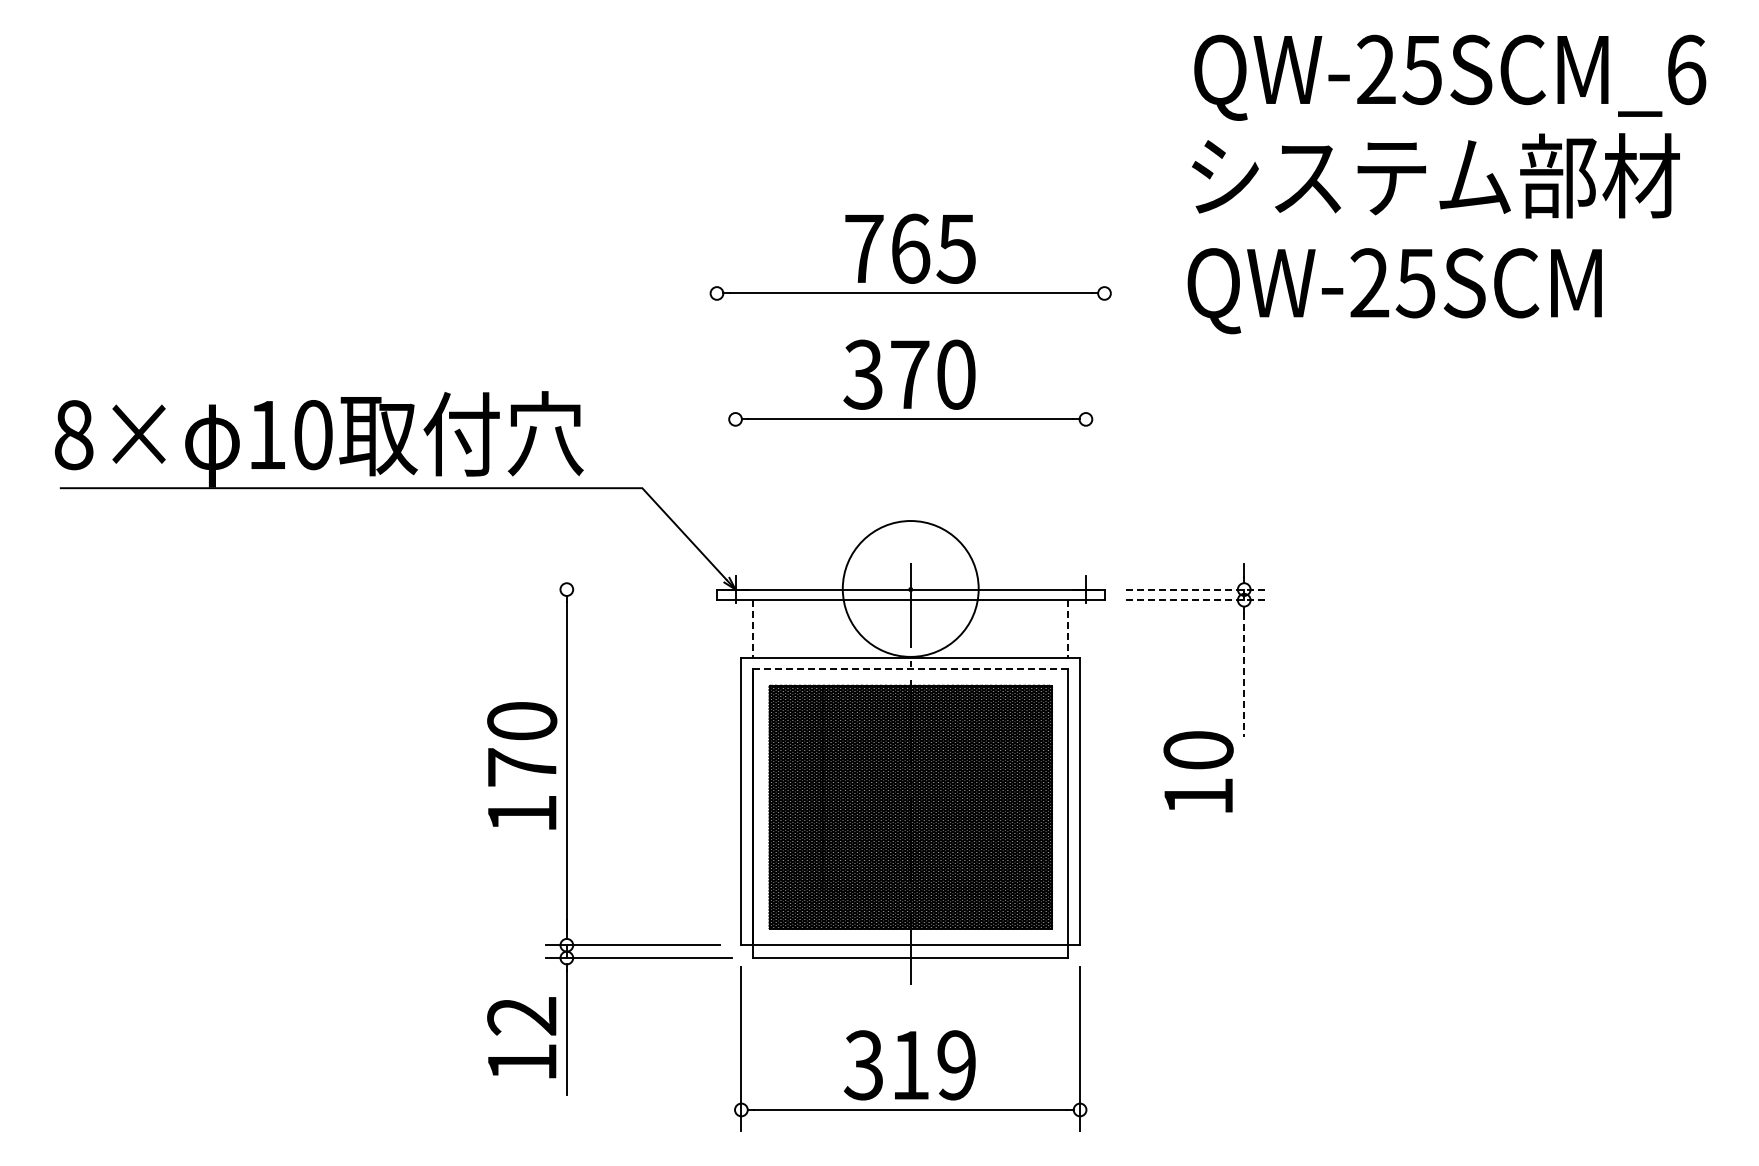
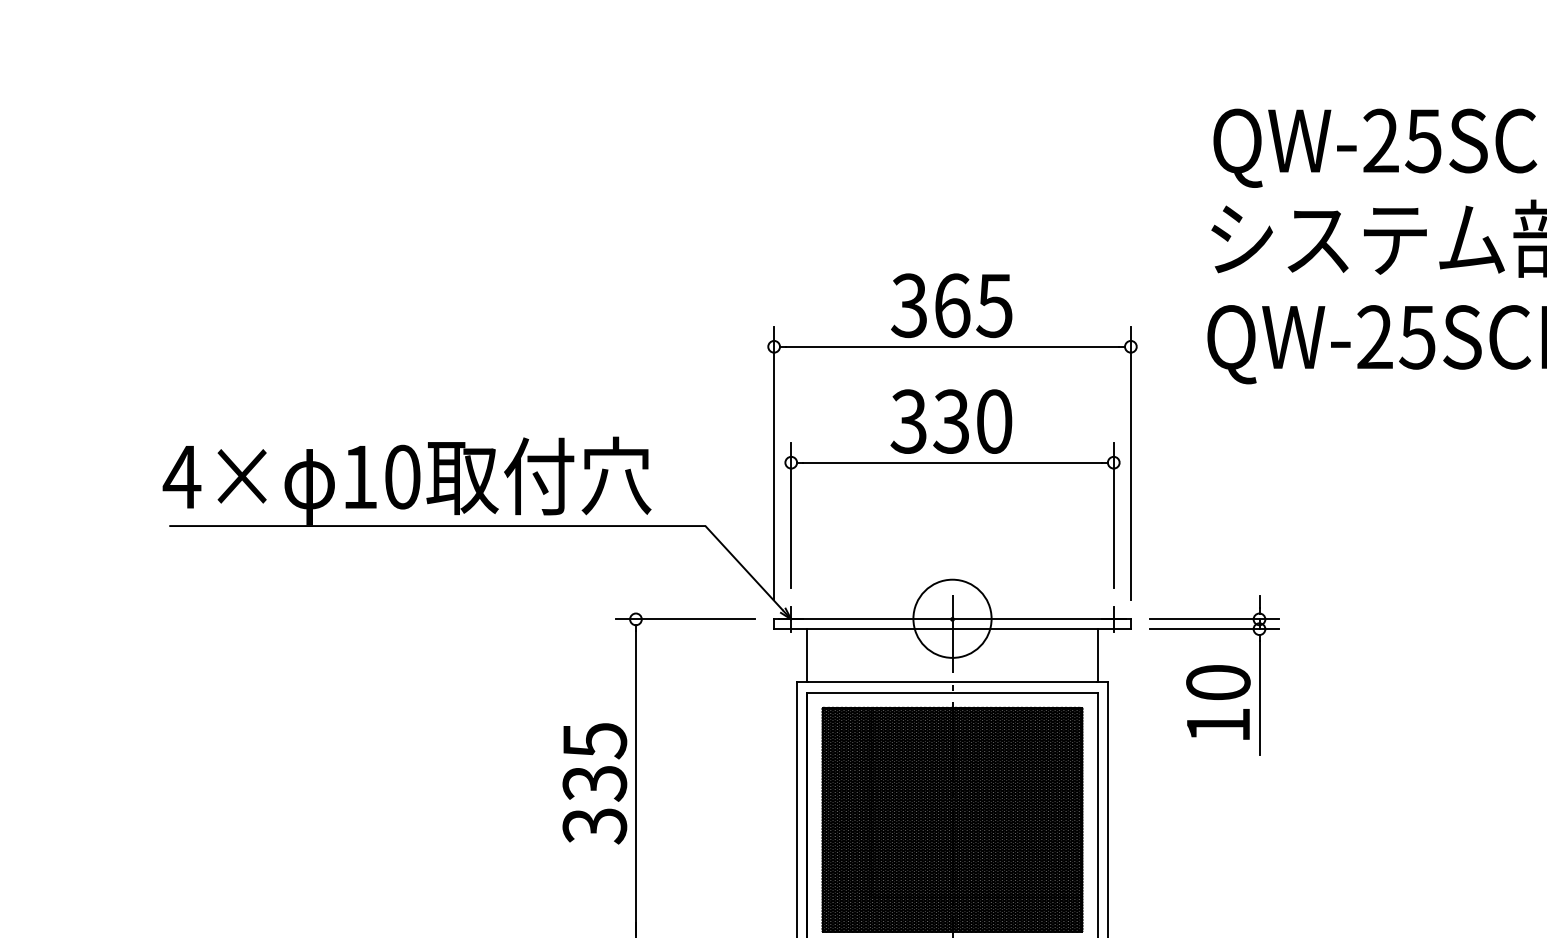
text: (863, 248) -> (909, 305), 765 -> 365
text: (909, 374) -> (951, 421), 370 -> 330
line: (716, 420) -> (773, 463), added
line: (1104, 420) -> (1130, 463), added
text: (73, 435) -> (181, 477), 8× -> 4×
line: (735, 476) -> (791, 515), added
line: (1085, 476) -> (1113, 515), added
circle: (910, 588) -> (952, 618), size x0.62
line: (620, 589) -> (685, 619), added
line: (1195, 589) -> (1214, 619), dashed -> solid
line: (1195, 600) -> (1214, 629), dashed -> solid
line: (753, 628) -> (807, 655), dashed -> solid
line: (1068, 628) -> (1097, 655), dashed -> solid
line: (910, 669) -> (952, 692), dashed -> solid
line: (1244, 675) -> (1259, 698), dashed -> solid
text: (522, 768) -> (595, 784), 170 -> 335
text: (1198, 771) -> (1218, 702), moved

